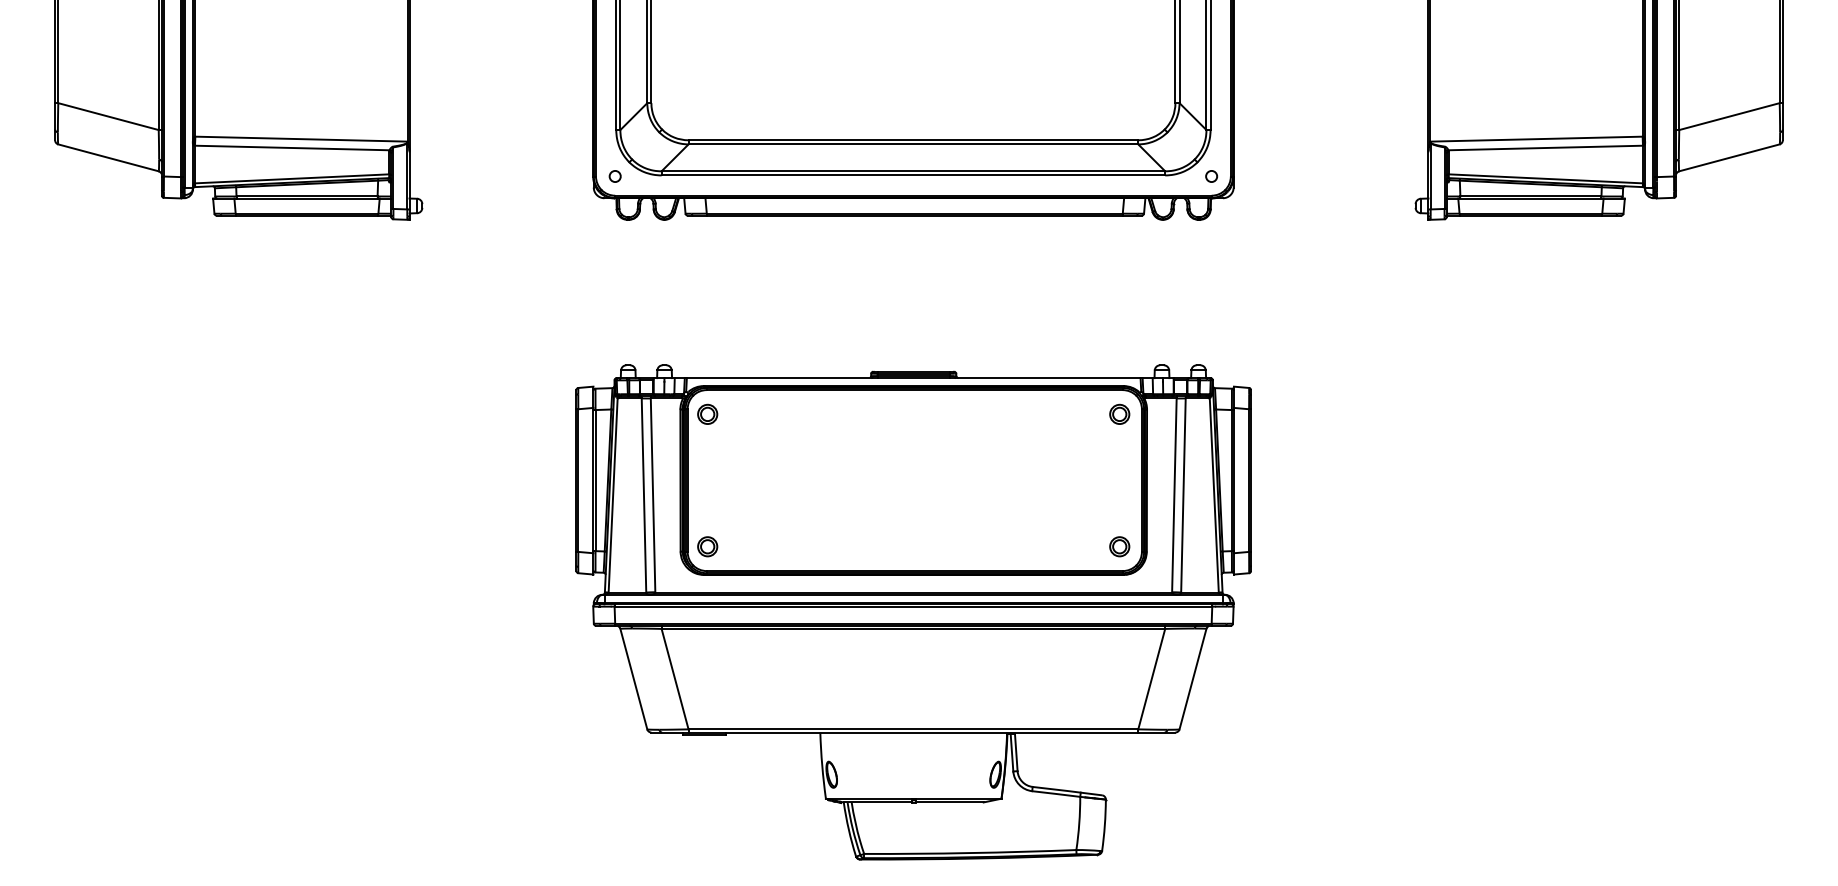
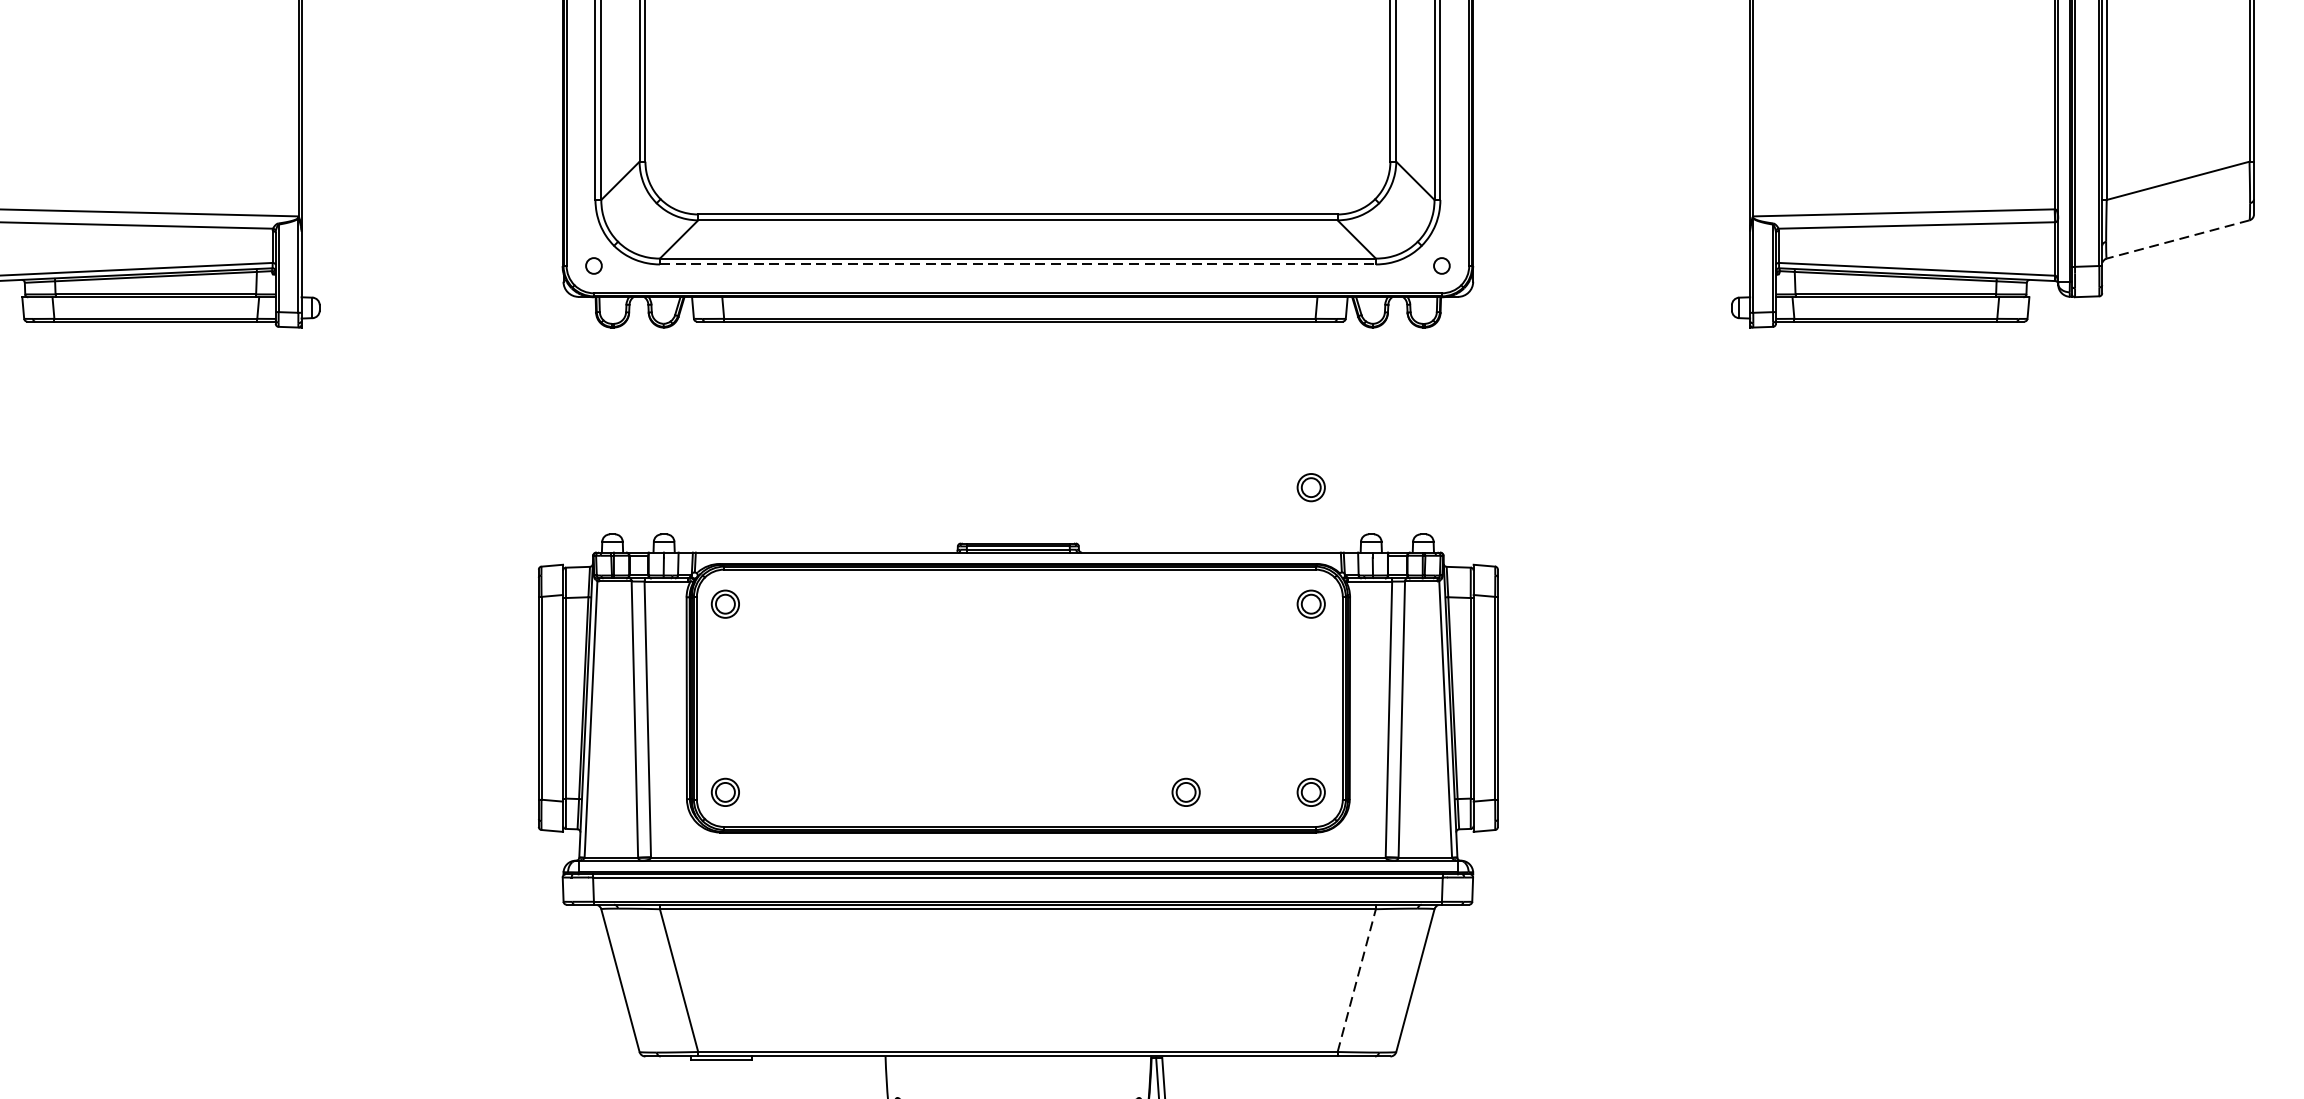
line: (1729, 157) -> (2178, 238), solid -> dashed
line: (913, 175) -> (1018, 264), solid -> dashed
part: (1119, 331) -> (1310, 486), added
part: (1031, 546) -> (1185, 792), added
line: (1151, 679) -> (1356, 981), solid -> dashed

